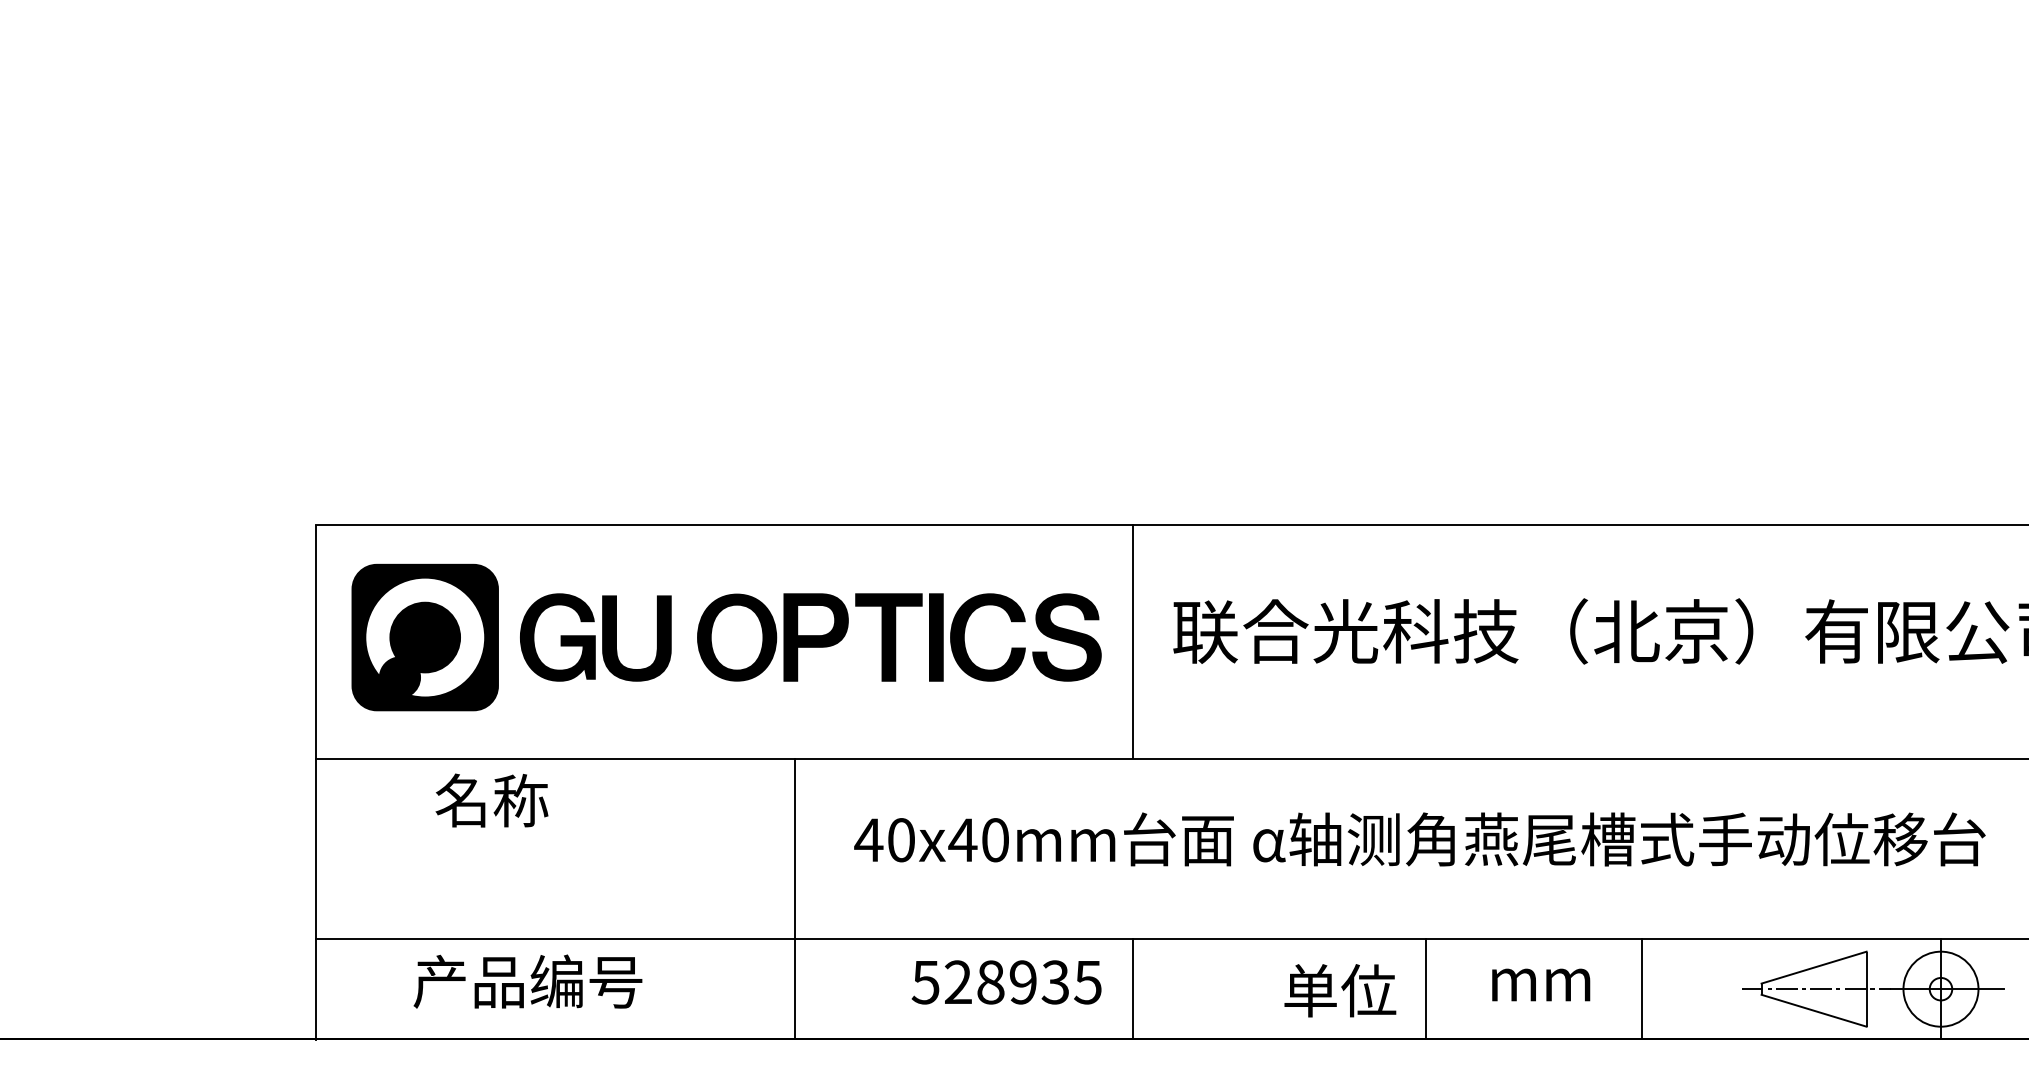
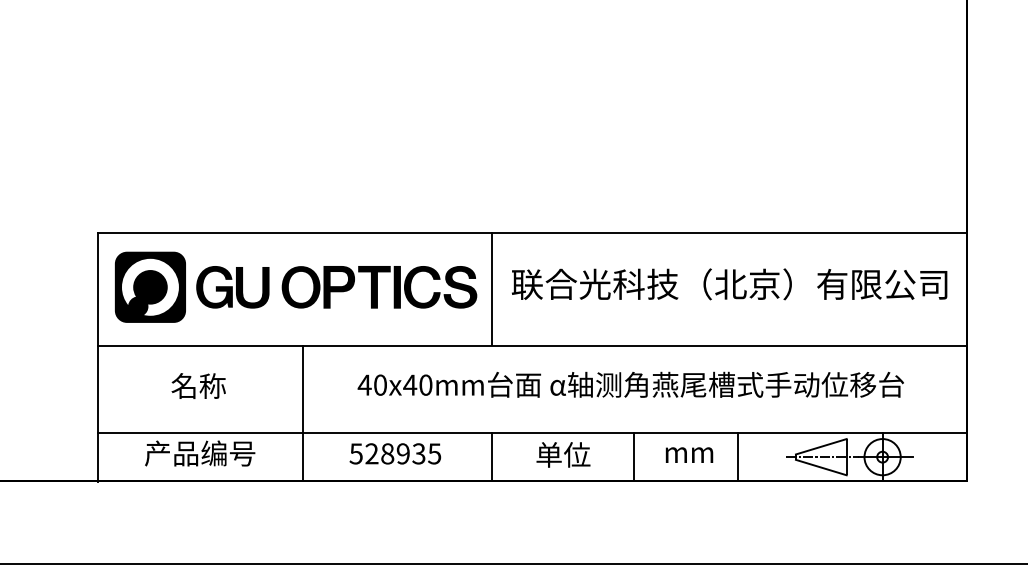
text: (491, 799) -> (198, 385), moved
line: (793, 898) -> (302, 413), moved
text: (1007, 981) -> (395, 453), moved
text: (1340, 989) -> (563, 454), moved

